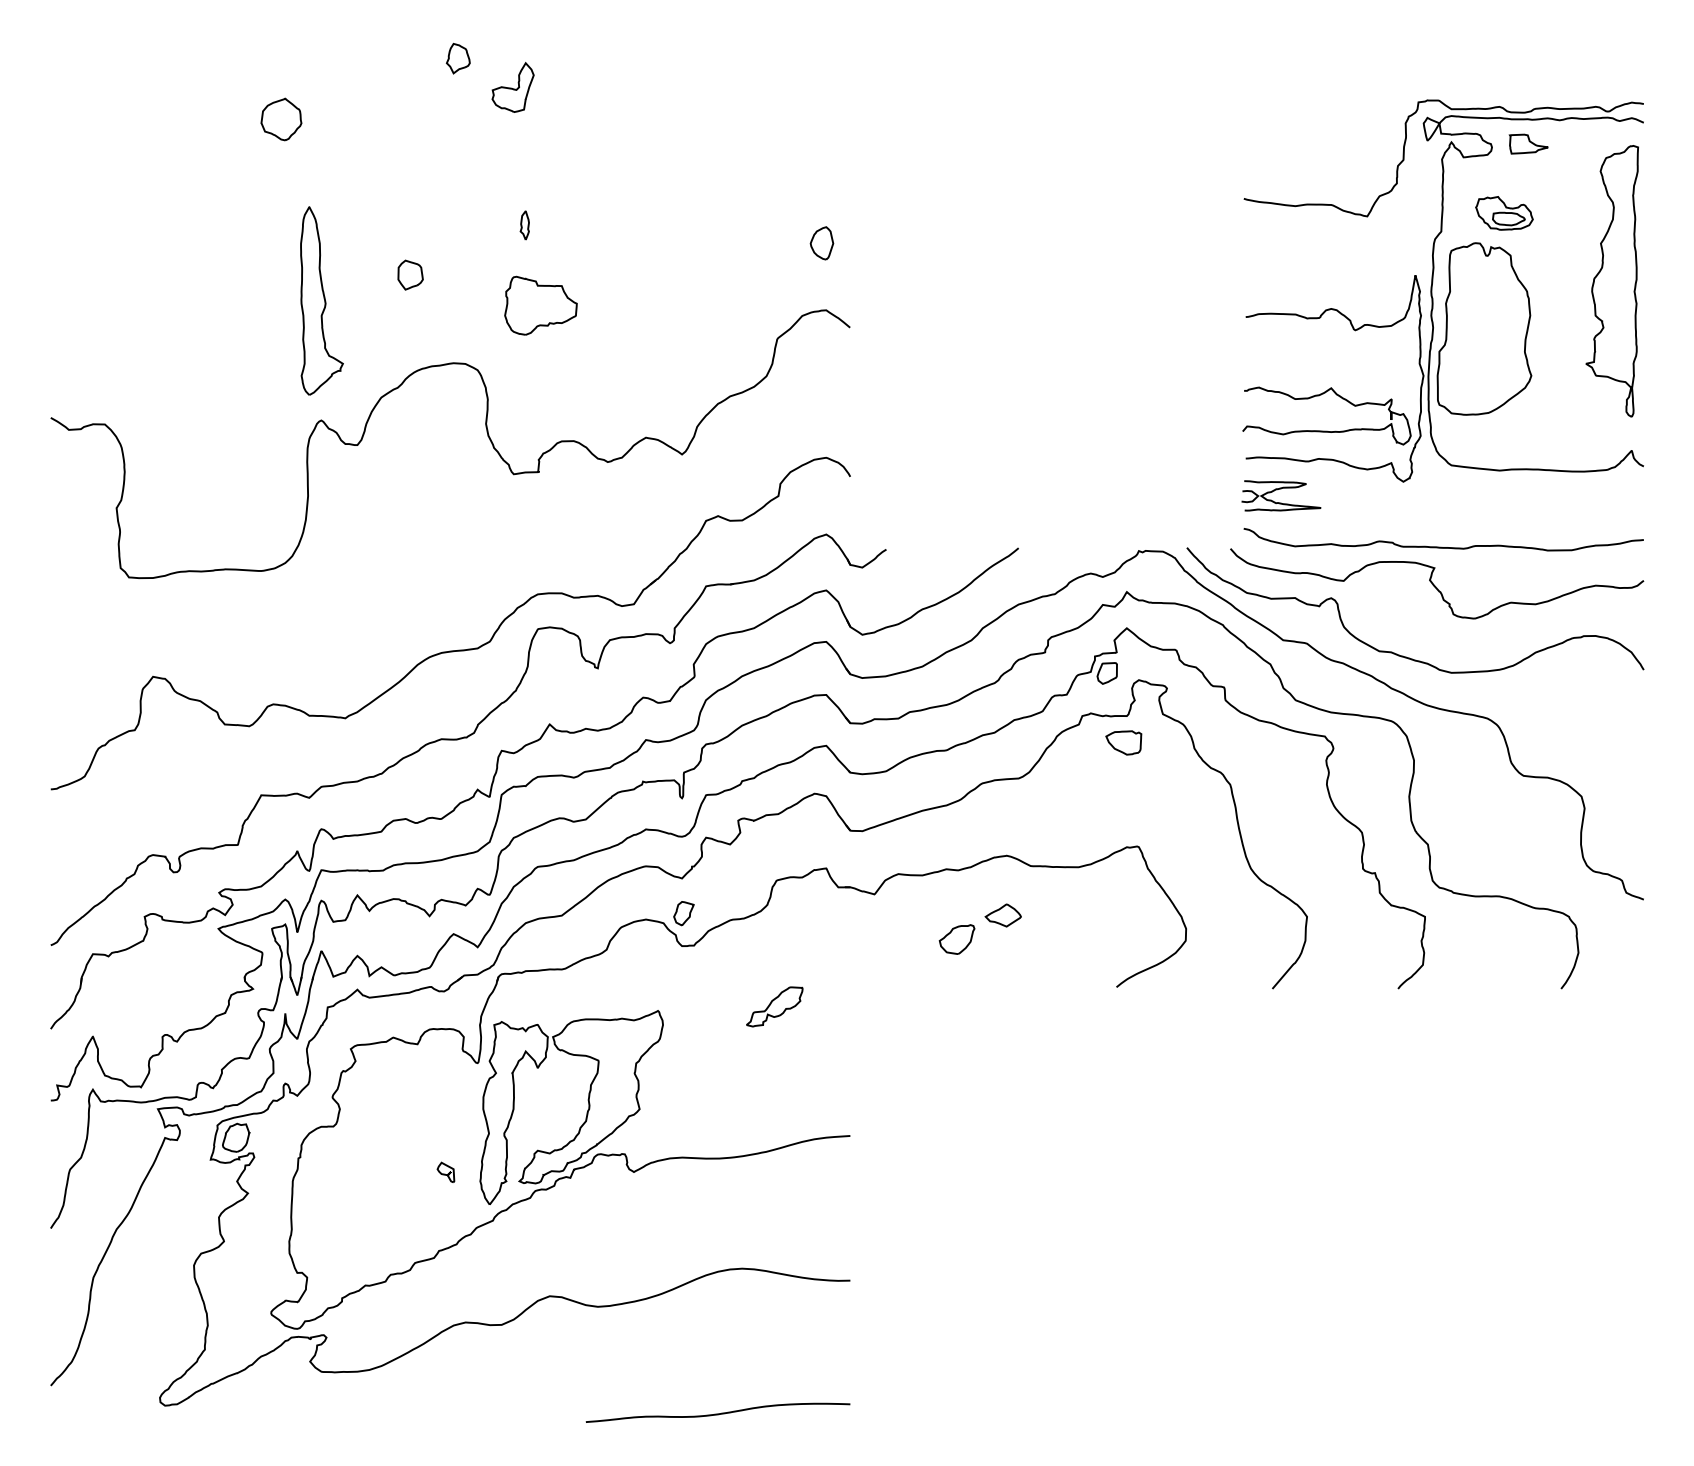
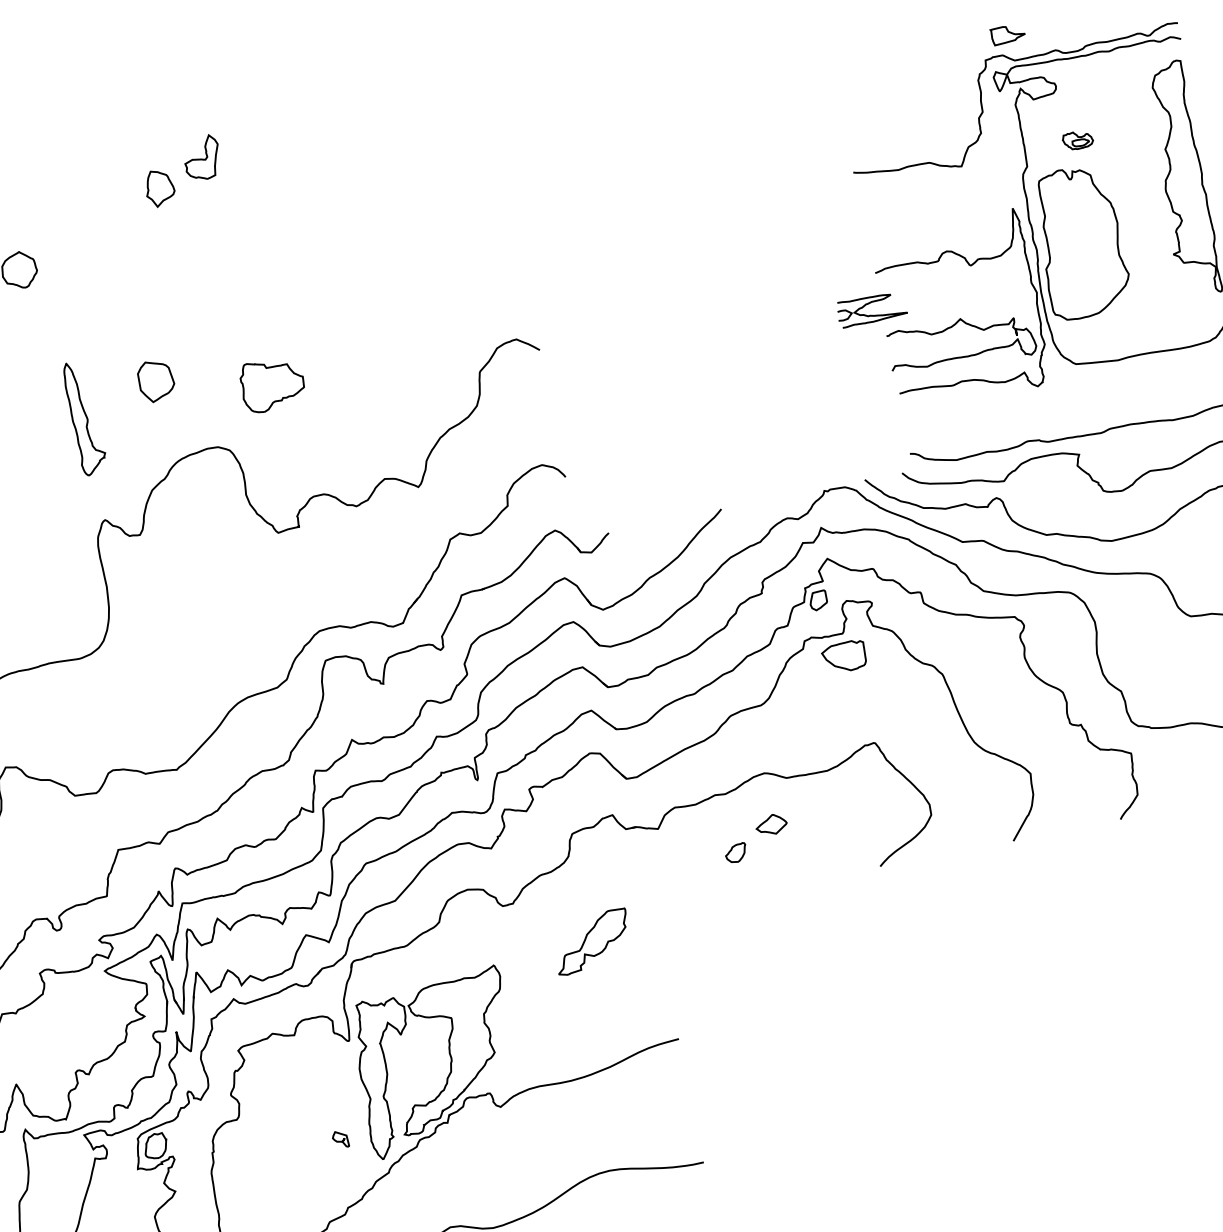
part: (457, 58) -> (158, 188), size x1.4
part: (512, 87) -> (201, 158), moved
part: (1528, 143) -> (1007, 33), moved
part: (1504, 213) -> (1077, 140), size x0.6
part: (524, 225) -> (244, 319), removed
part: (821, 243) -> (500, 283), removed
part: (410, 274) -> (156, 380), size x1.6
part: (321, 300) -> (84, 417), size x0.7
part: (1281, 495) -> (871, 308), moved
part: (1123, 742) -> (844, 656), size x1.4
part: (683, 913) -> (498, 878), removed
part: (956, 939) -> (735, 853), size x0.7
part: (774, 1006) -> (592, 941), size x1.6

